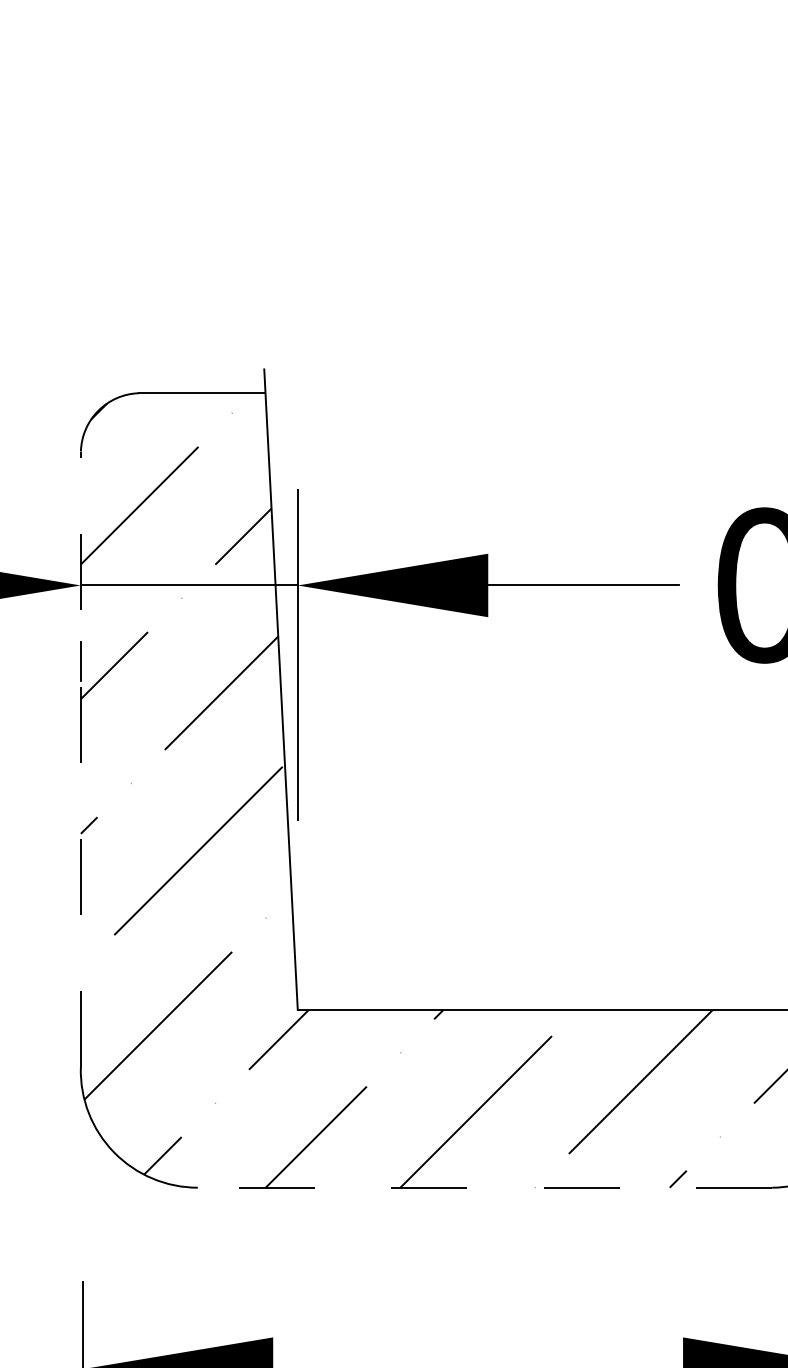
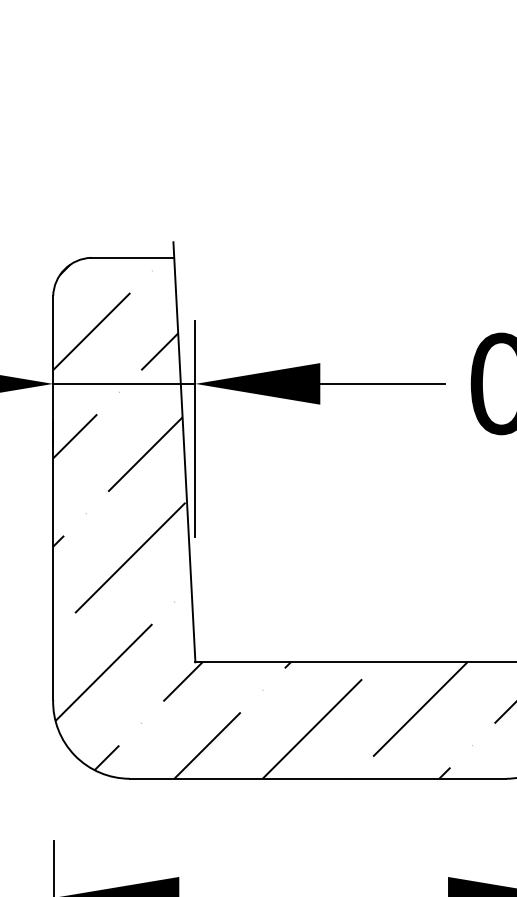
line: (81, 760) -> (53, 498), dashed -> solid
line: (483, 1187) -> (317, 778), dashed -> solid

